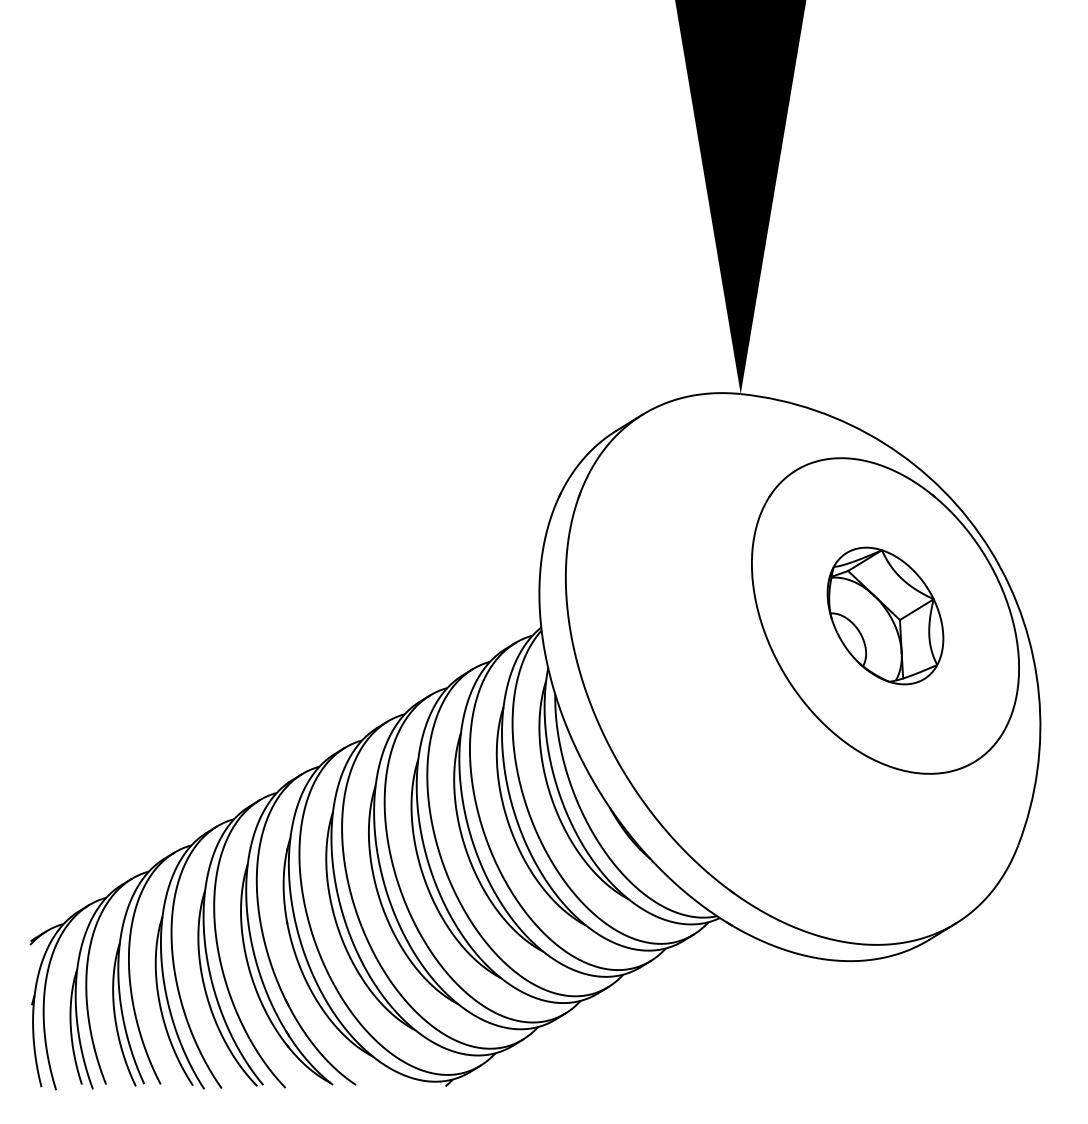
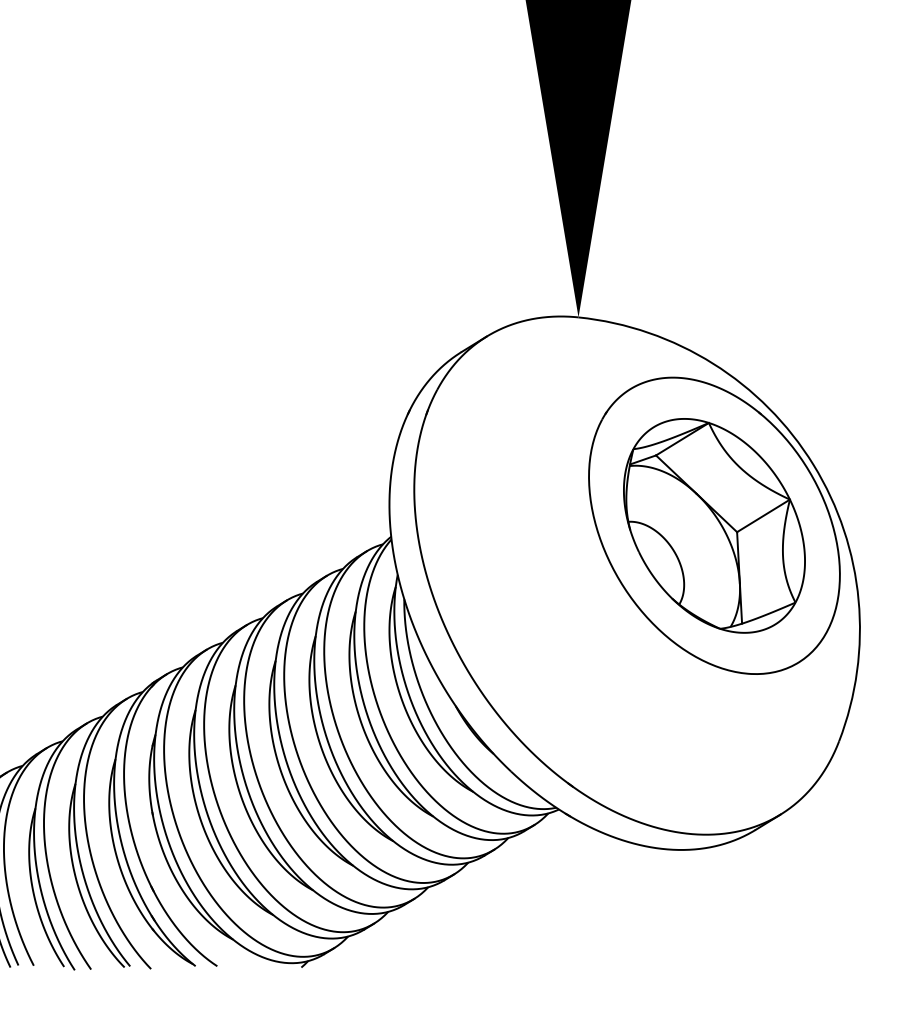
part: (885, 615) -> (714, 525), size x1.67

